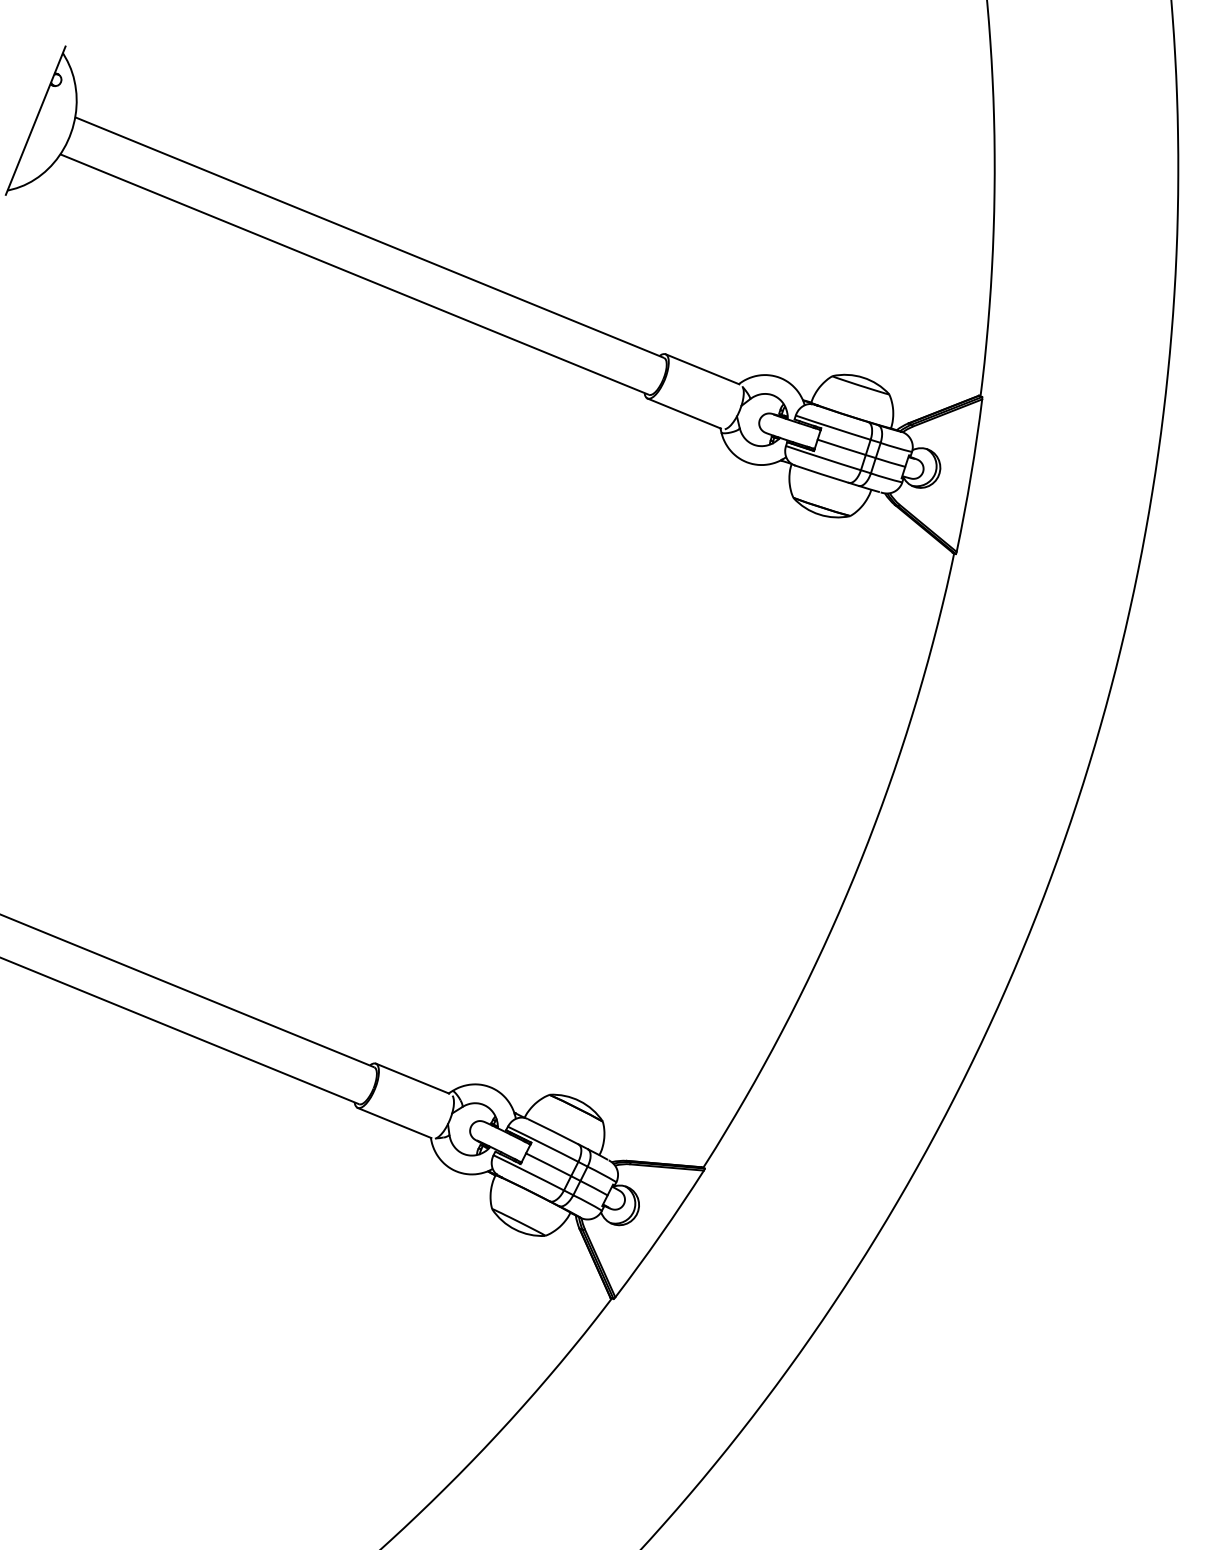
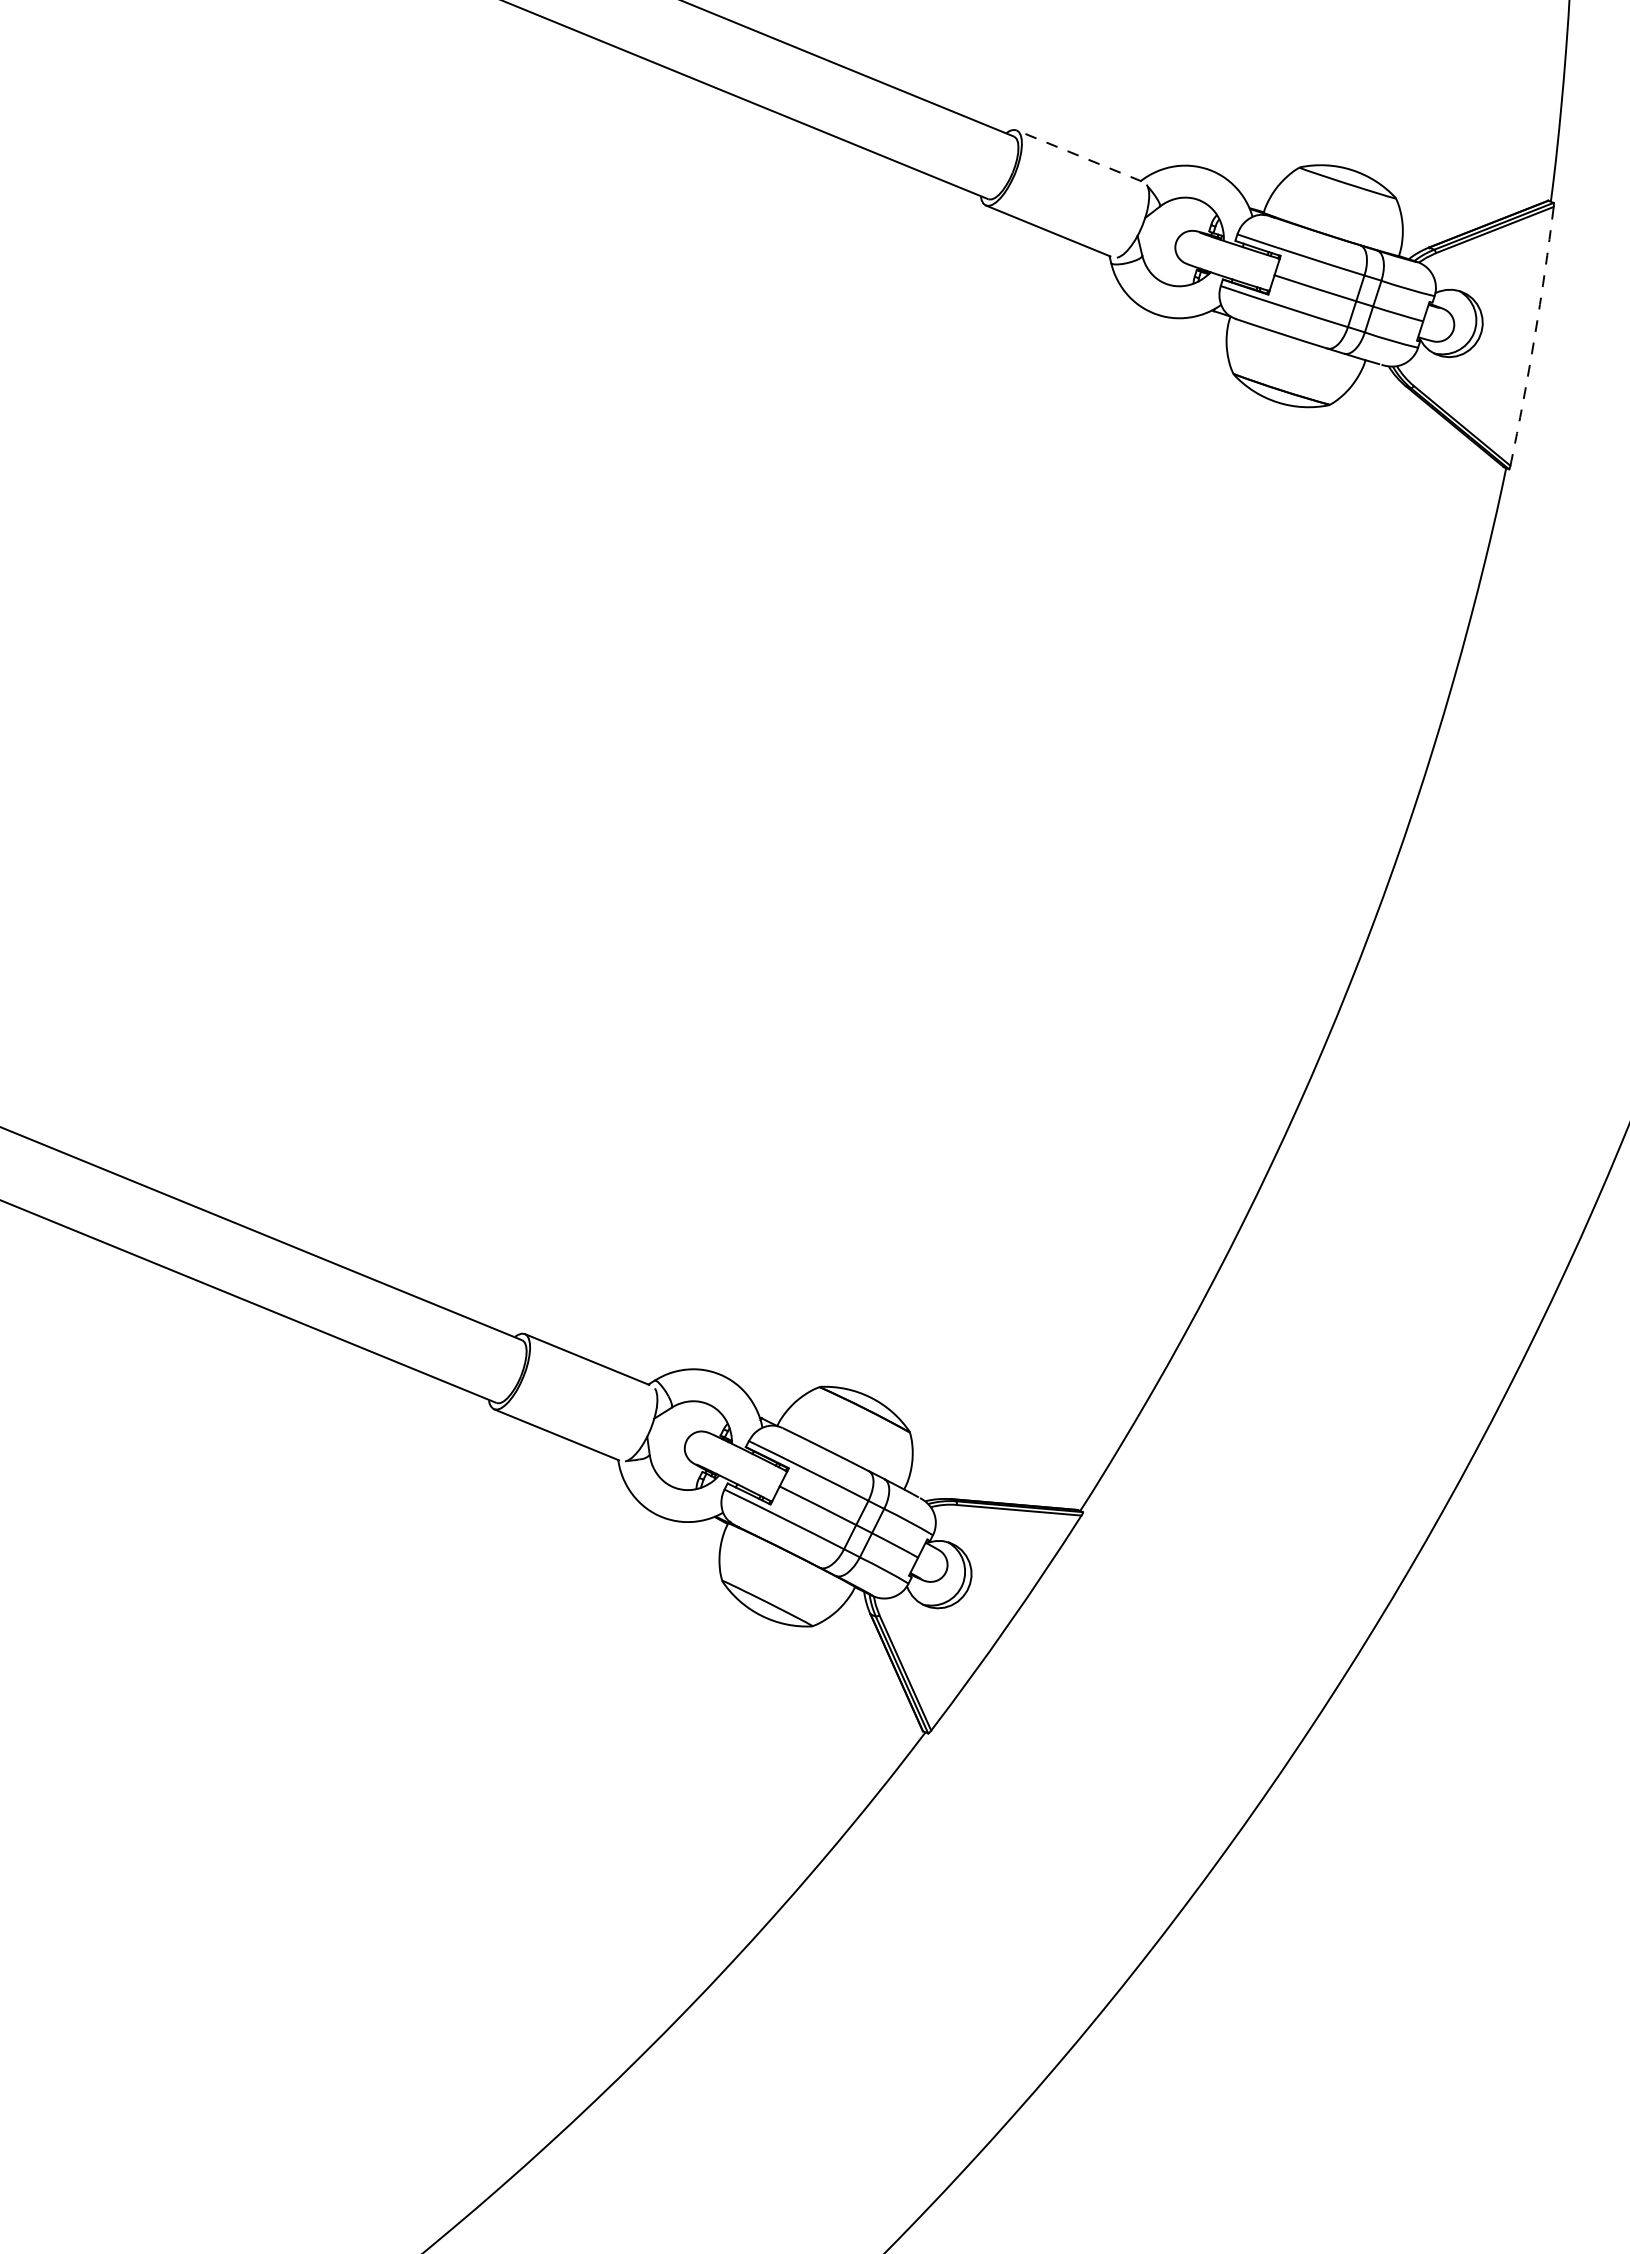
line: (702, 369) -> (1079, 156), solid -> dashed
arc: (971, 475) -> (1535, 336), solid -> dashed

